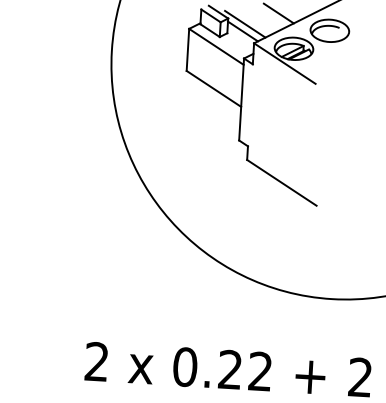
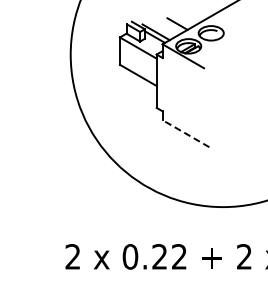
line: (281, 182) -> (185, 133), solid -> dashed

